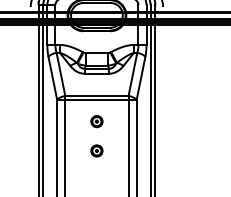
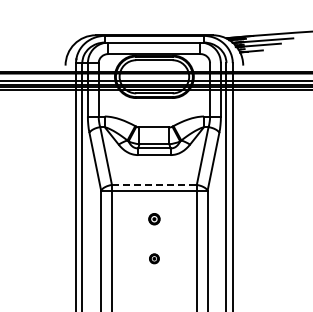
line: (97, 95) -> (154, 184), solid -> dashed
part: (97, 120) -> (154, 218), size x0.7
part: (97, 150) -> (154, 258), size x0.6

